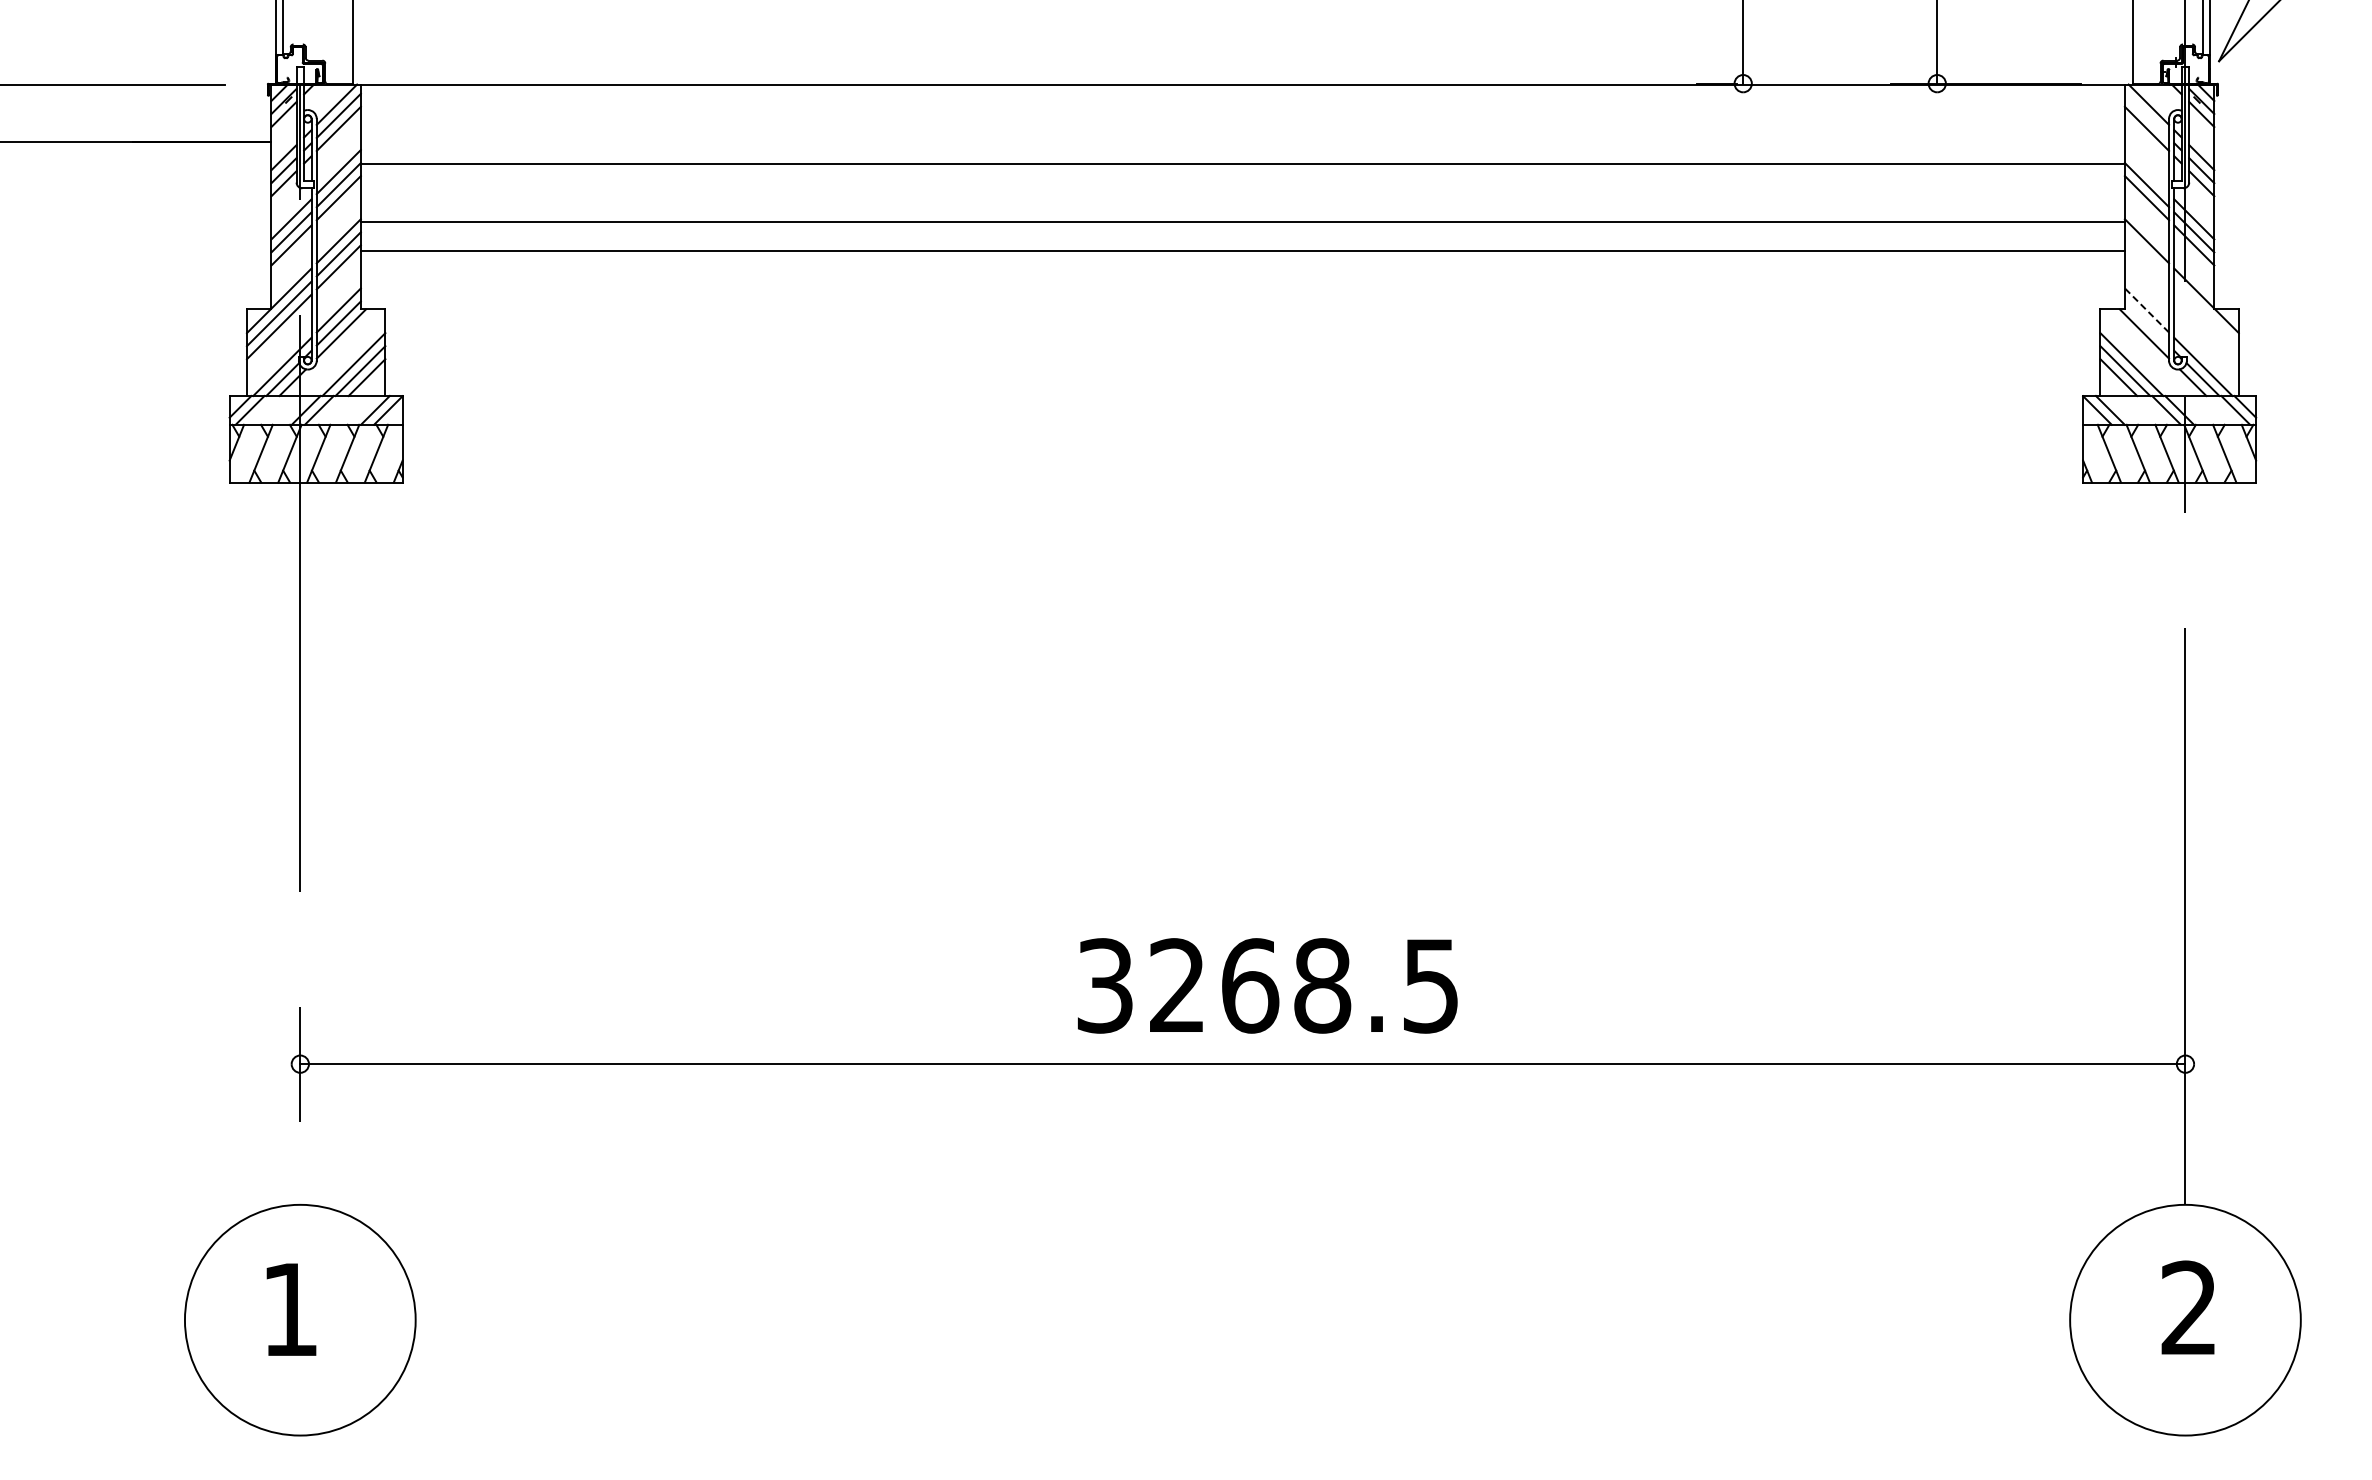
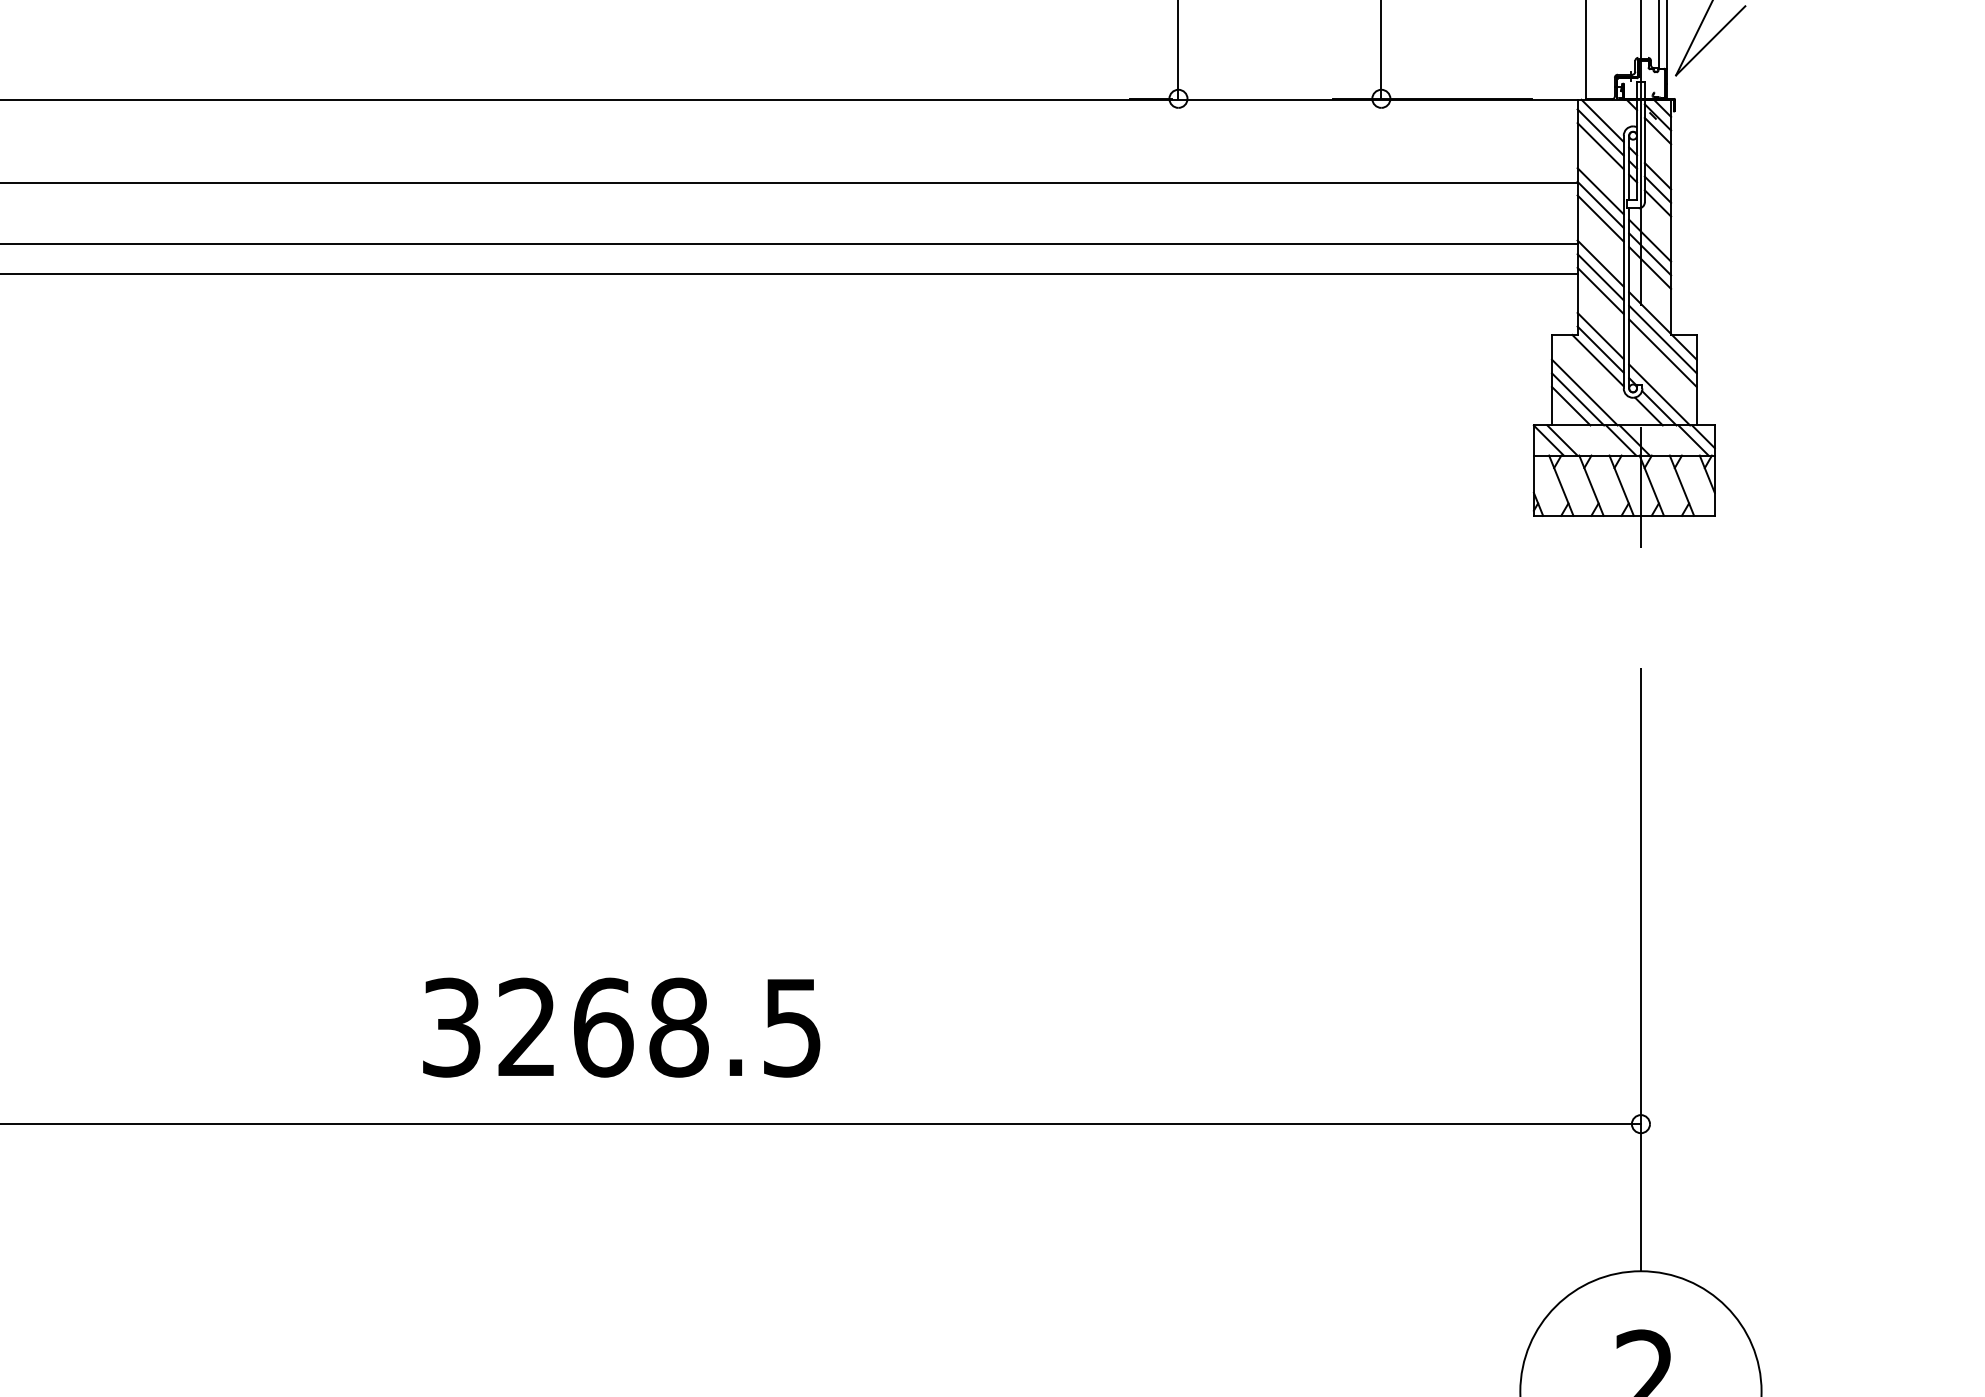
line: (2146, 115) -> (1600, 132), added
line: (2146, 172) -> (1600, 191), added
line: (2146, 254) -> (1600, 277), added
line: (2146, 267) -> (1600, 291), added
line: (2146, 310) -> (1600, 336), dashed -> solid
line: (2206, 313) -> (1662, 339), added
line: (2146, 323) -> (1600, 349), added
line: (2206, 326) -> (1662, 352), added
text: (1267, 985) -> (621, 1027), moved

